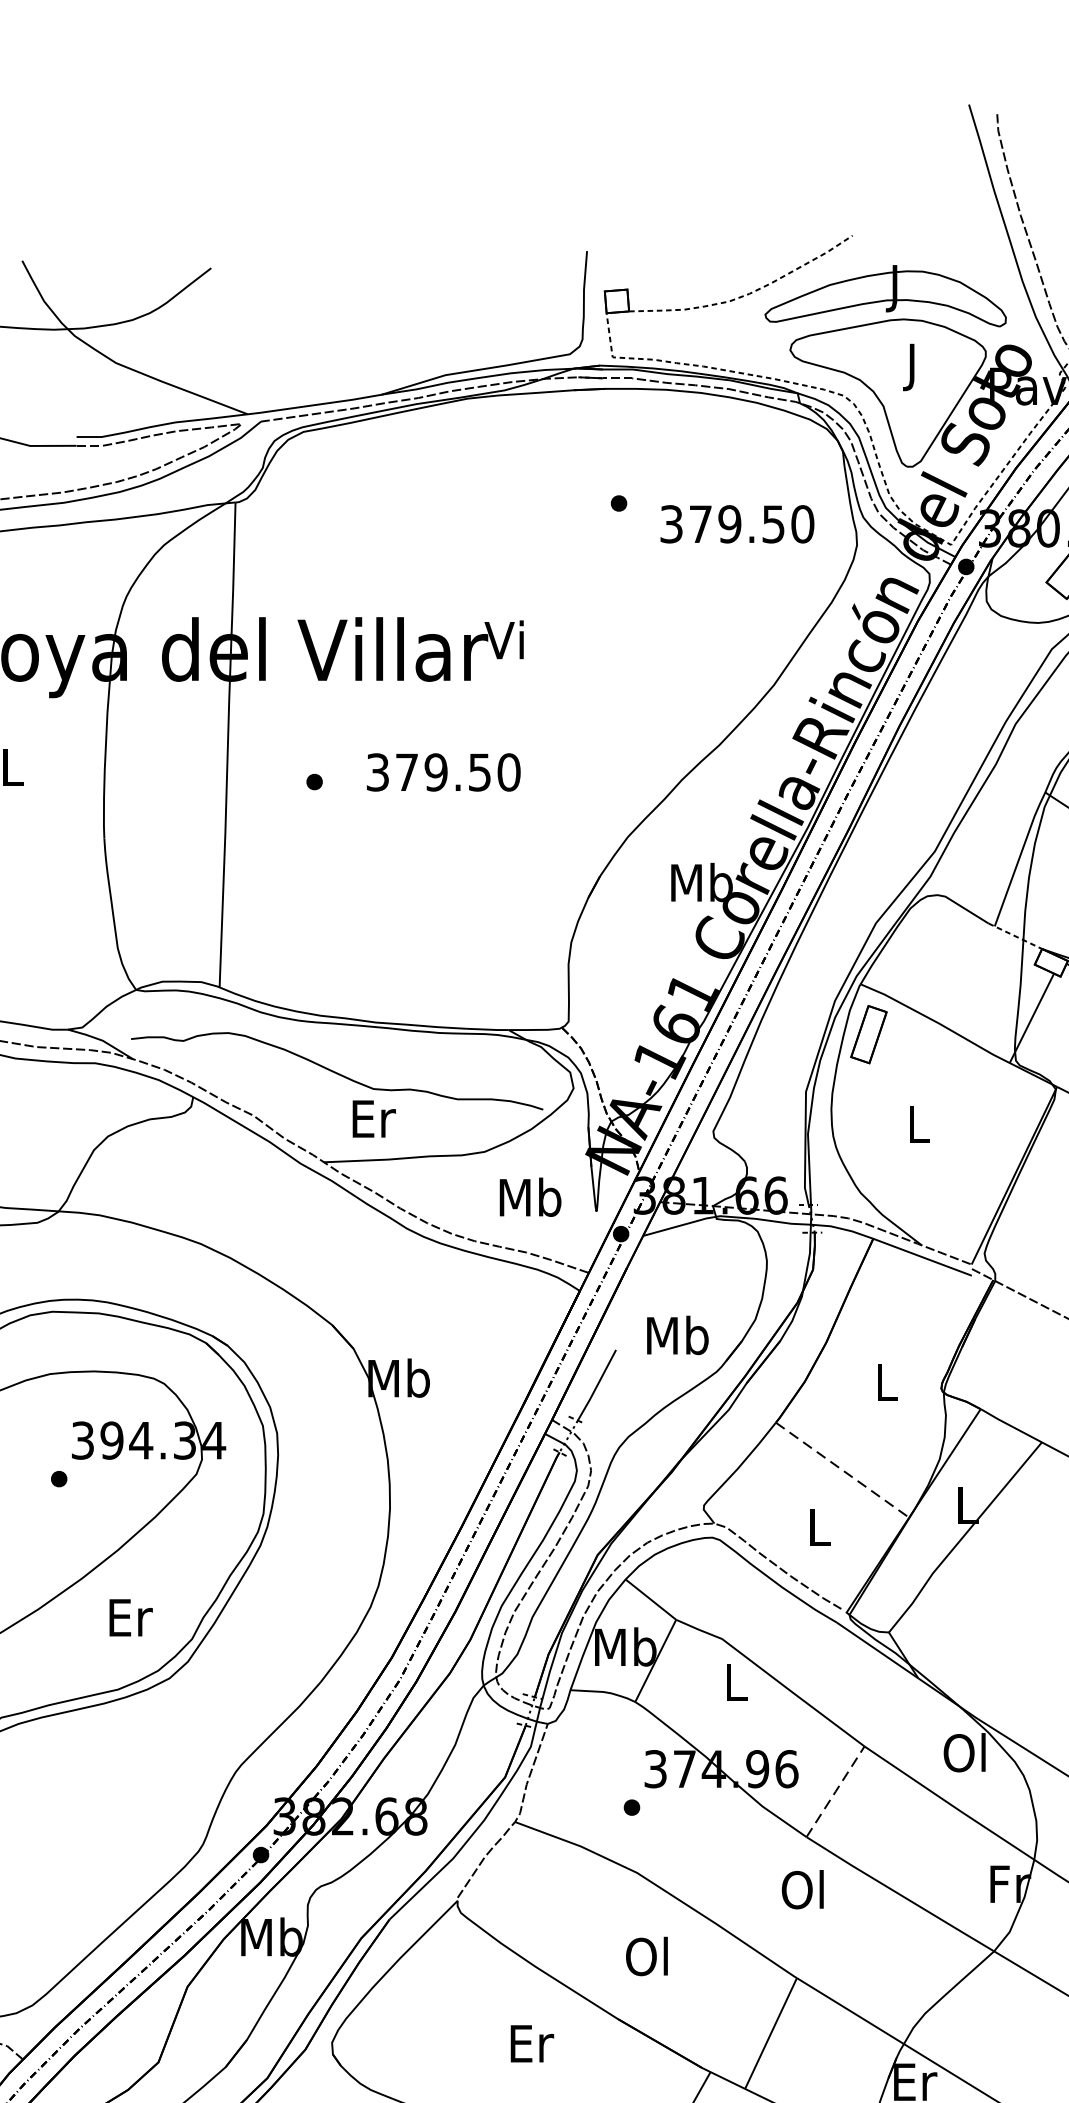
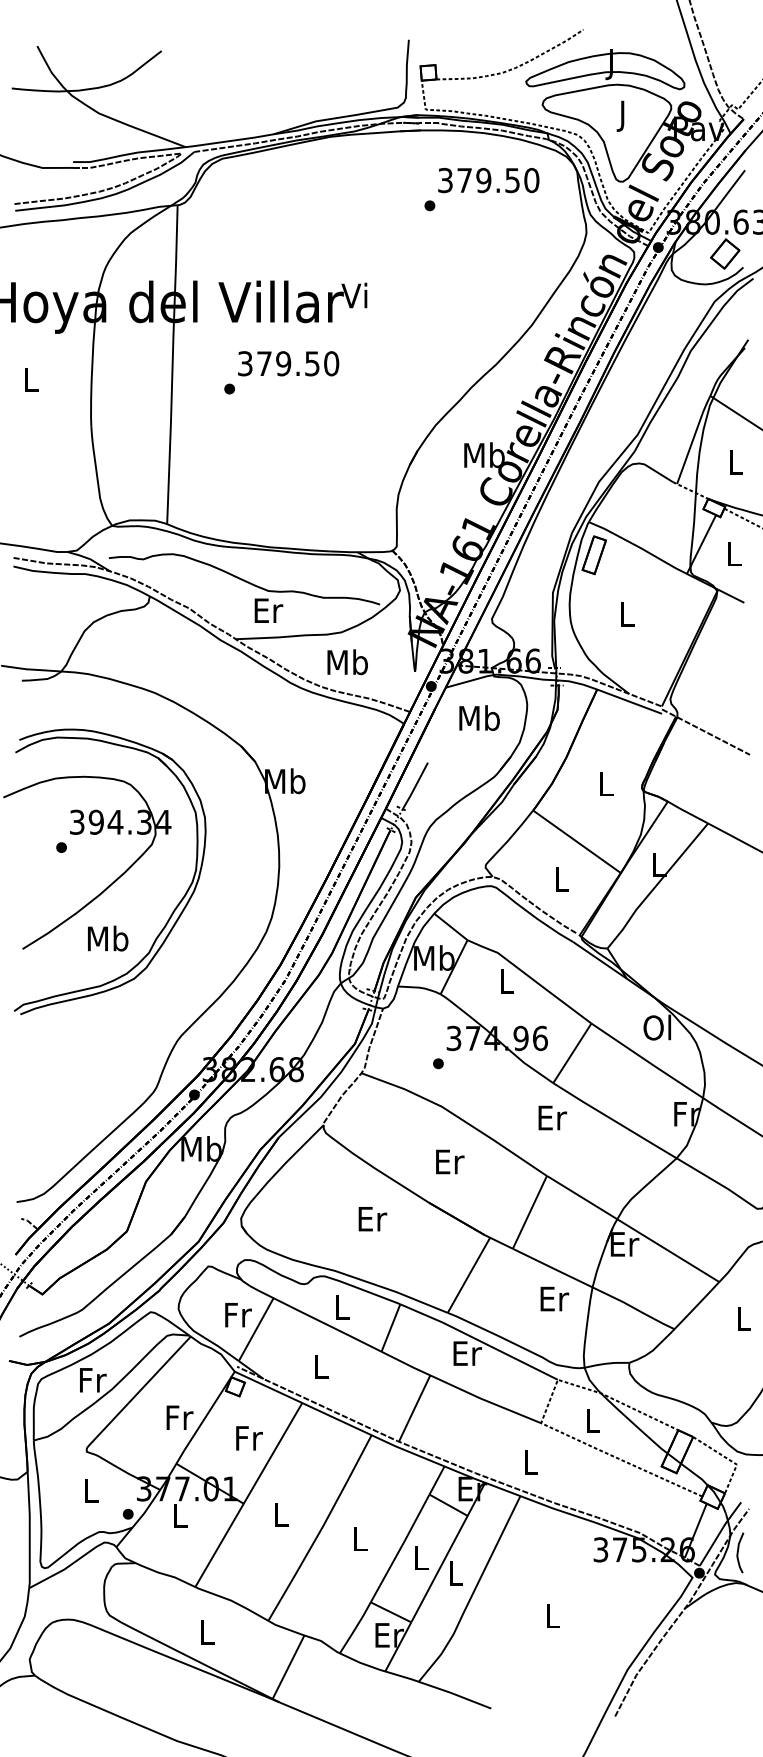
text: (736, 524) -> (488, 180), moved
text: (443, 772) -> (288, 363), moved
text: (530, 1197) -> (347, 662), moved
text: (677, 1334) -> (479, 717), moved
line: (841, 1469) -> (576, 841), dashed -> solid
text: (130, 1617) -> (108, 938), Er -> Mb
line: (835, 1792) -> (572, 1053), dashed -> solid
text: (805, 1889) -> (552, 1117), Ol -> Er
text: (648, 1956) -> (449, 1161), Ol -> Er

